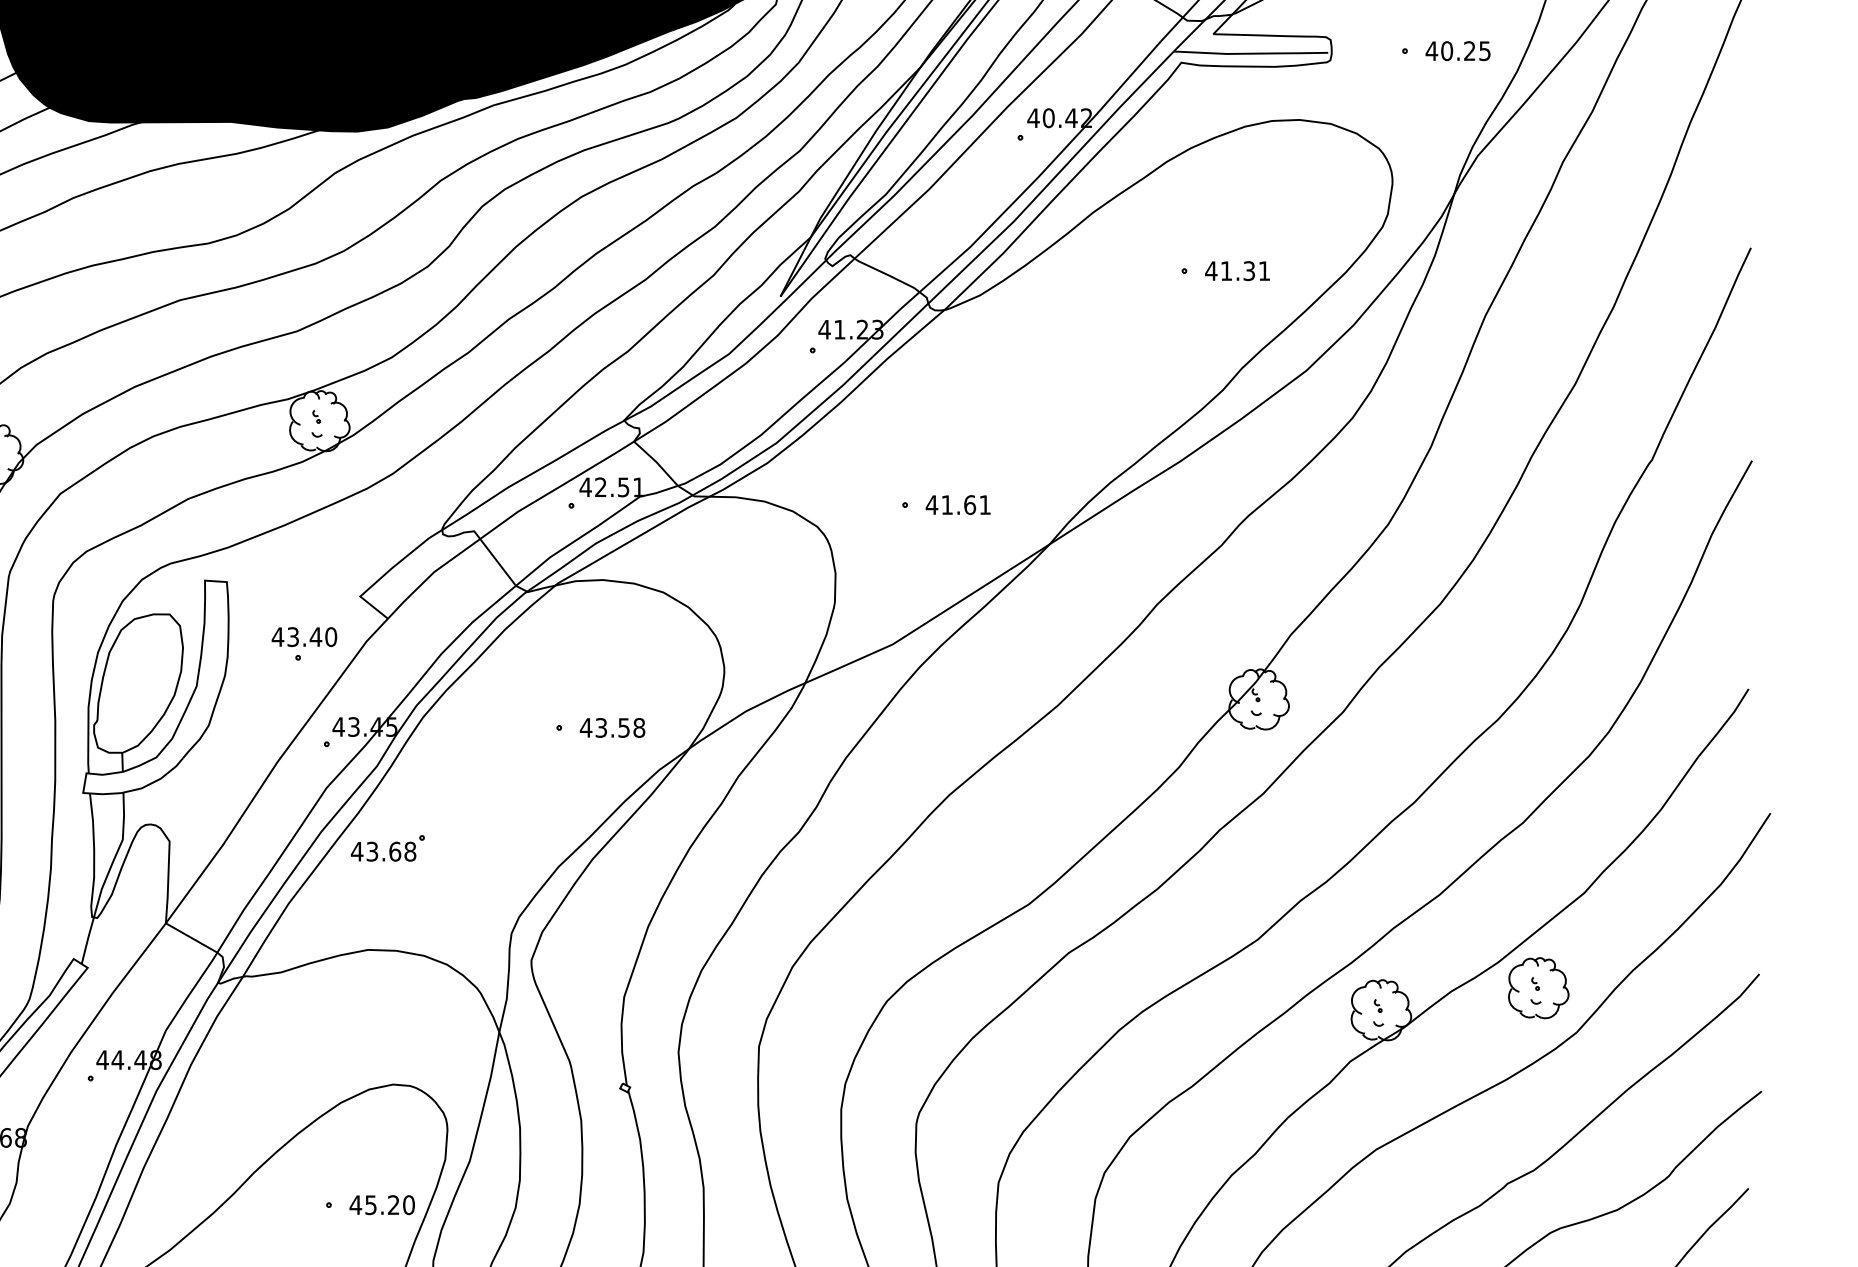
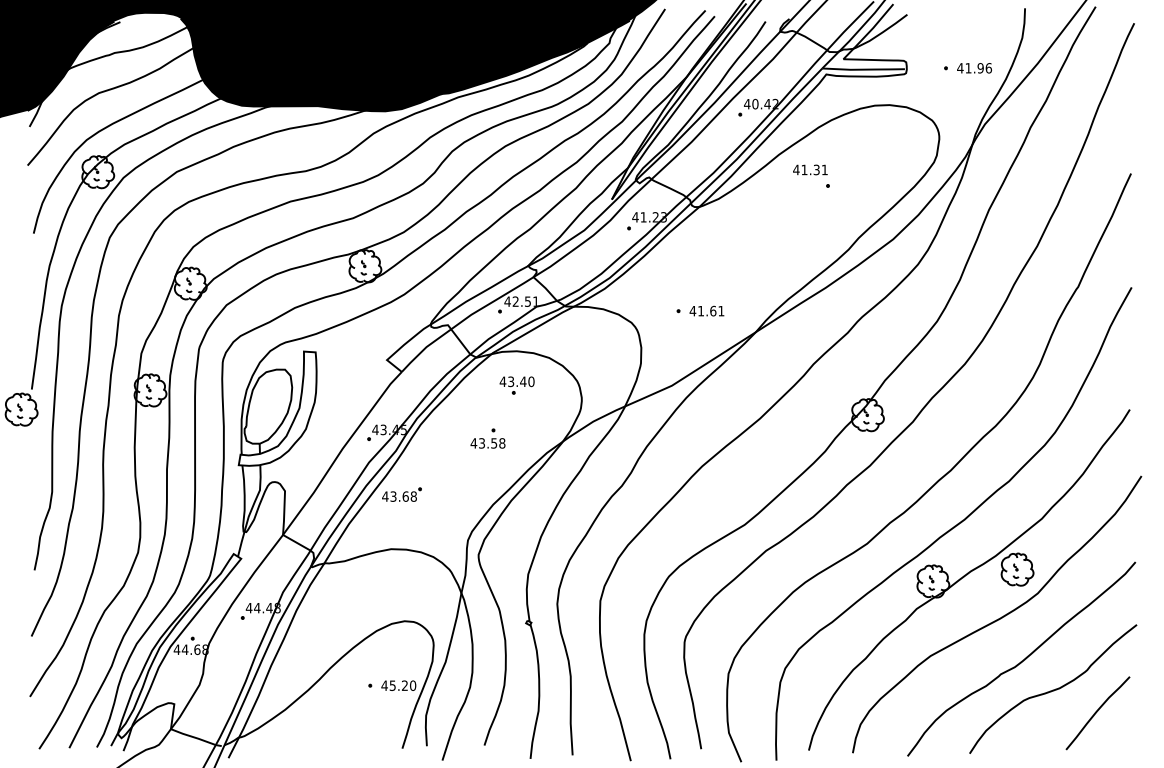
text: (1465, 51) -> (978, 68), 40.25 -> 41.96
text: (1237, 270) -> (810, 169), moved
part: (303, 644) -> (516, 385), moved
text: (611, 728) -> (487, 443), moved

